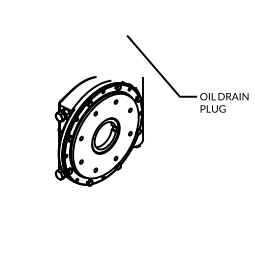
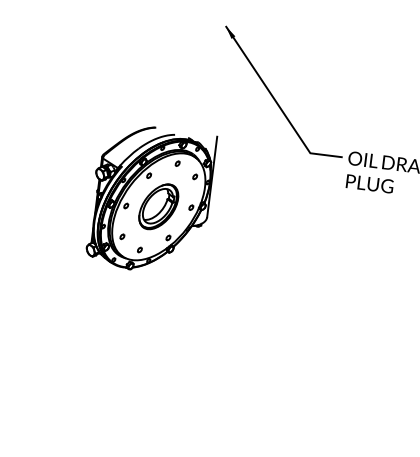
part: (98, 131) -> (149, 199), size x0.7

